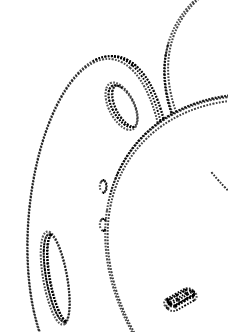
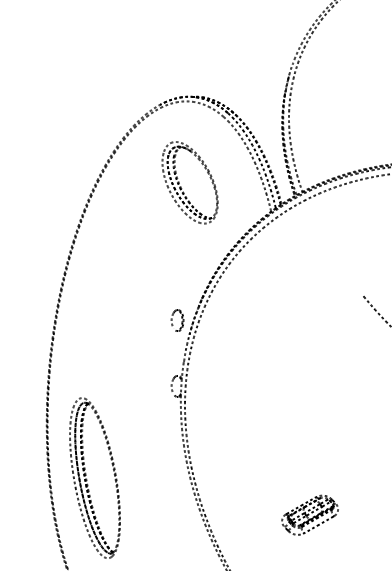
part: (121, 105) -> (189, 181), moved

